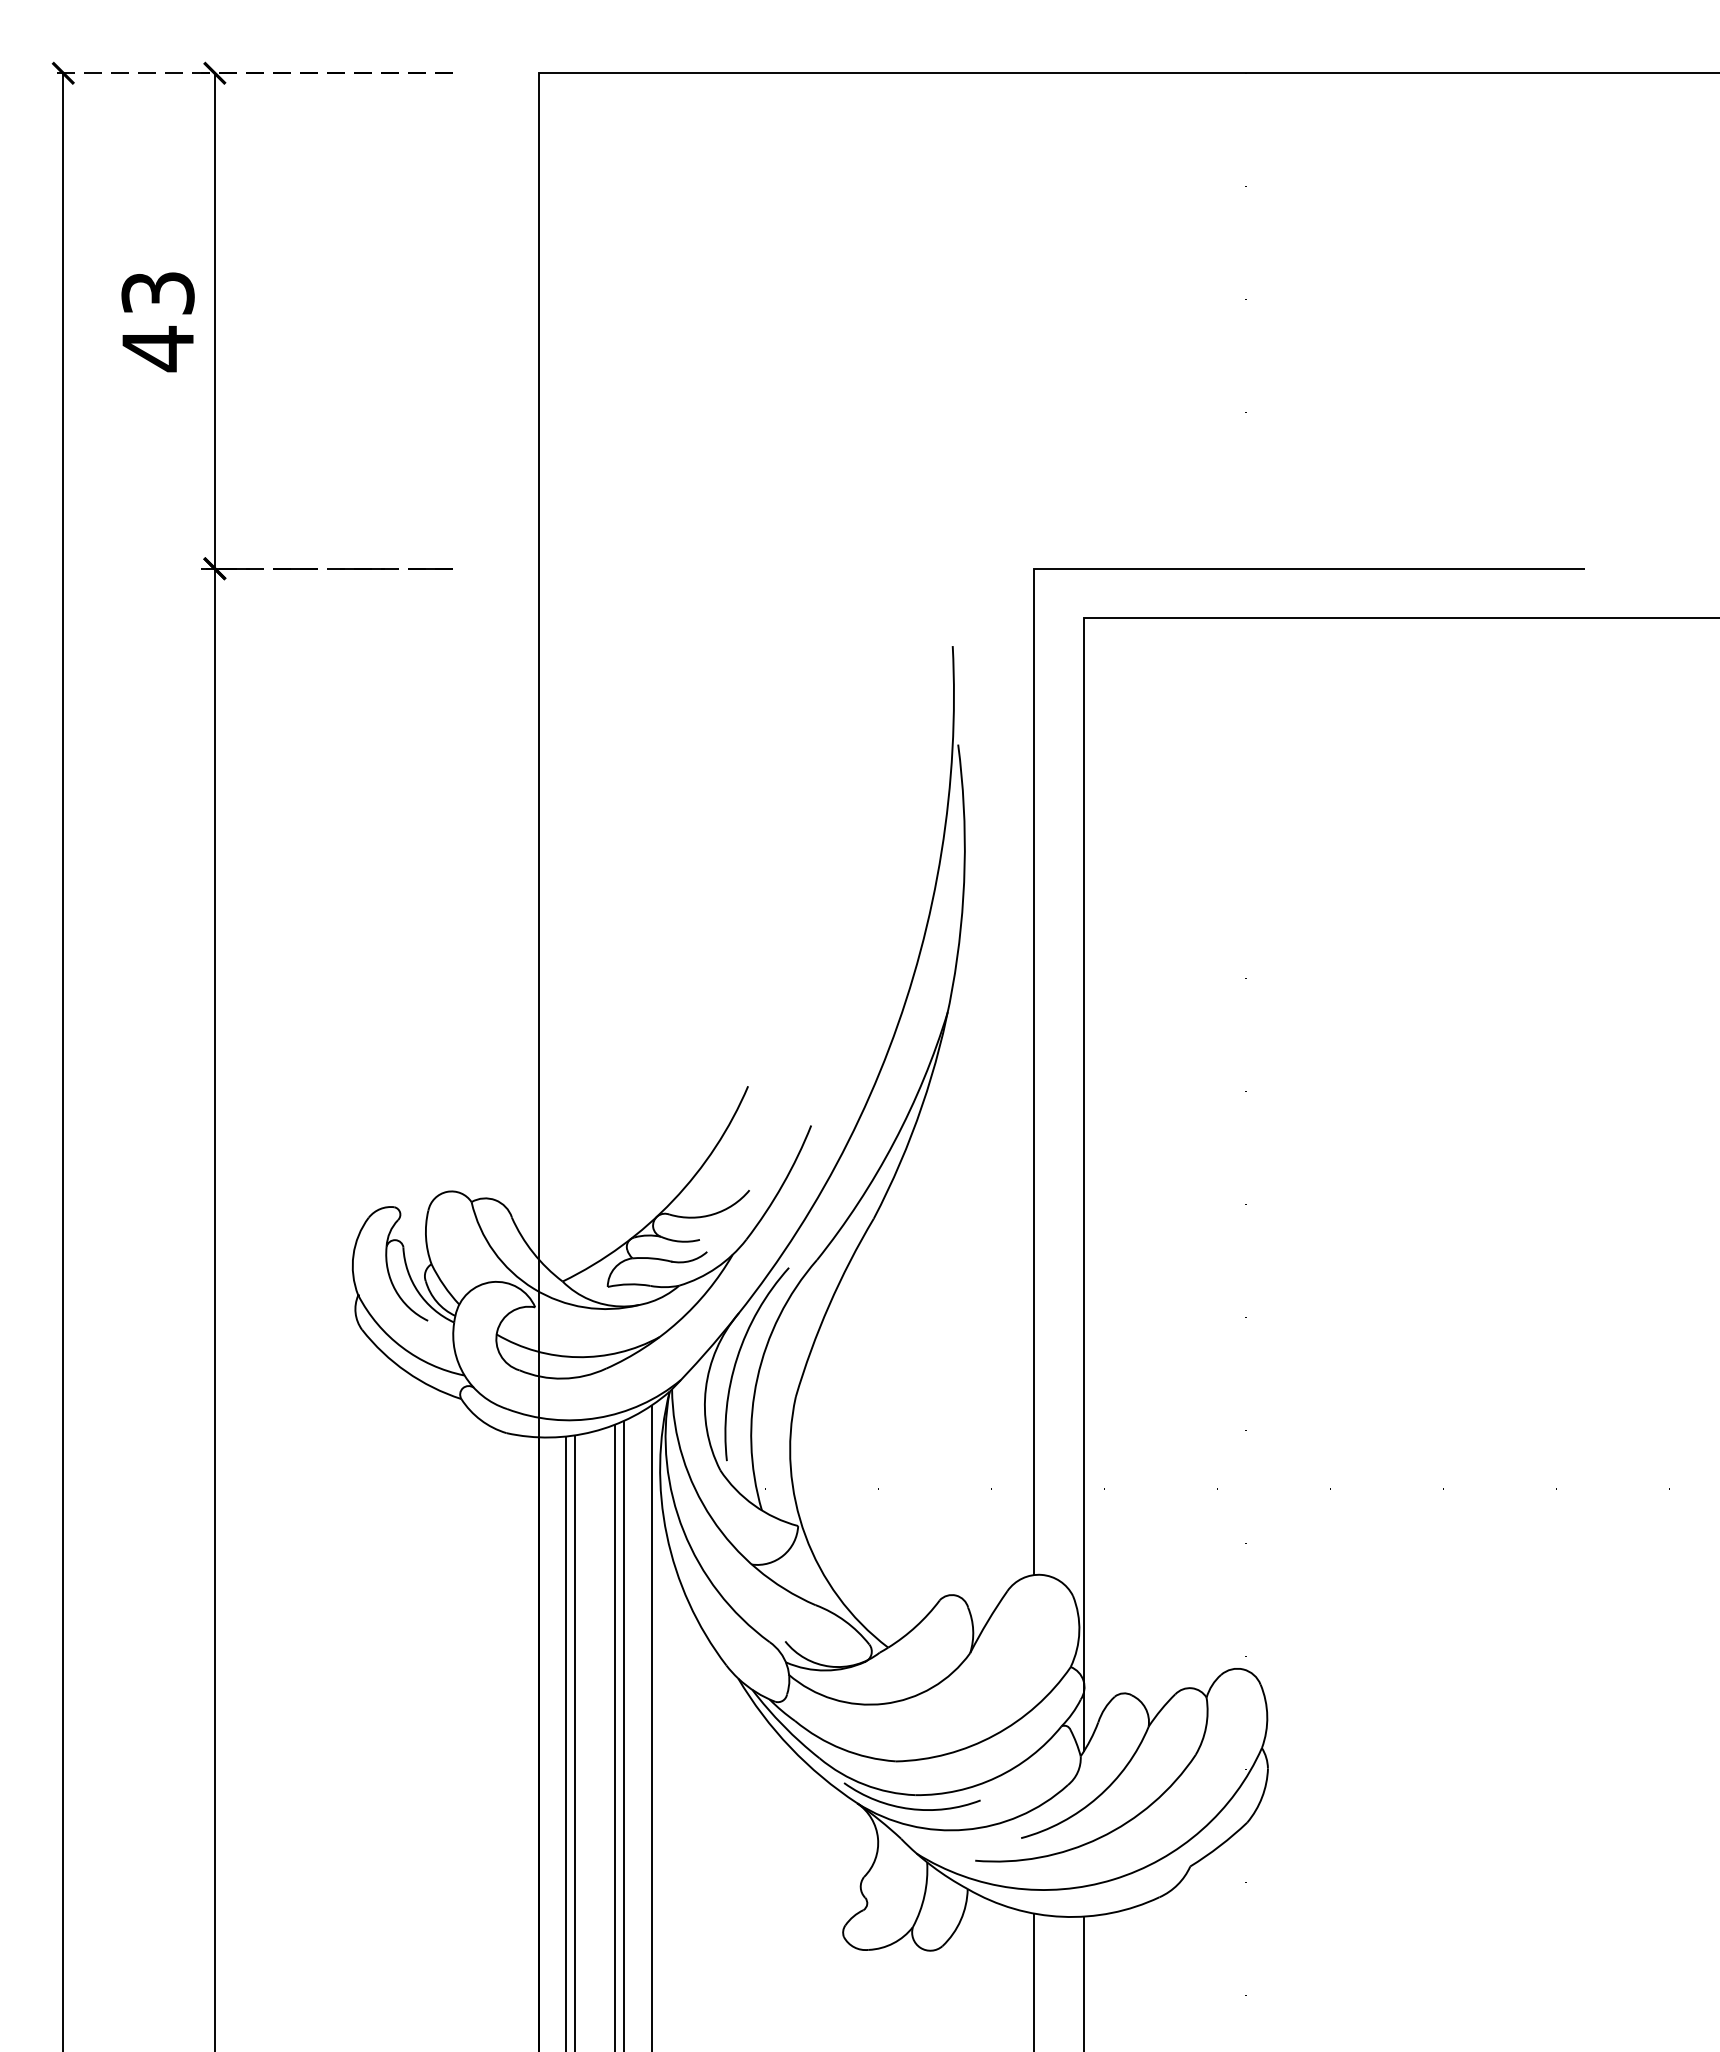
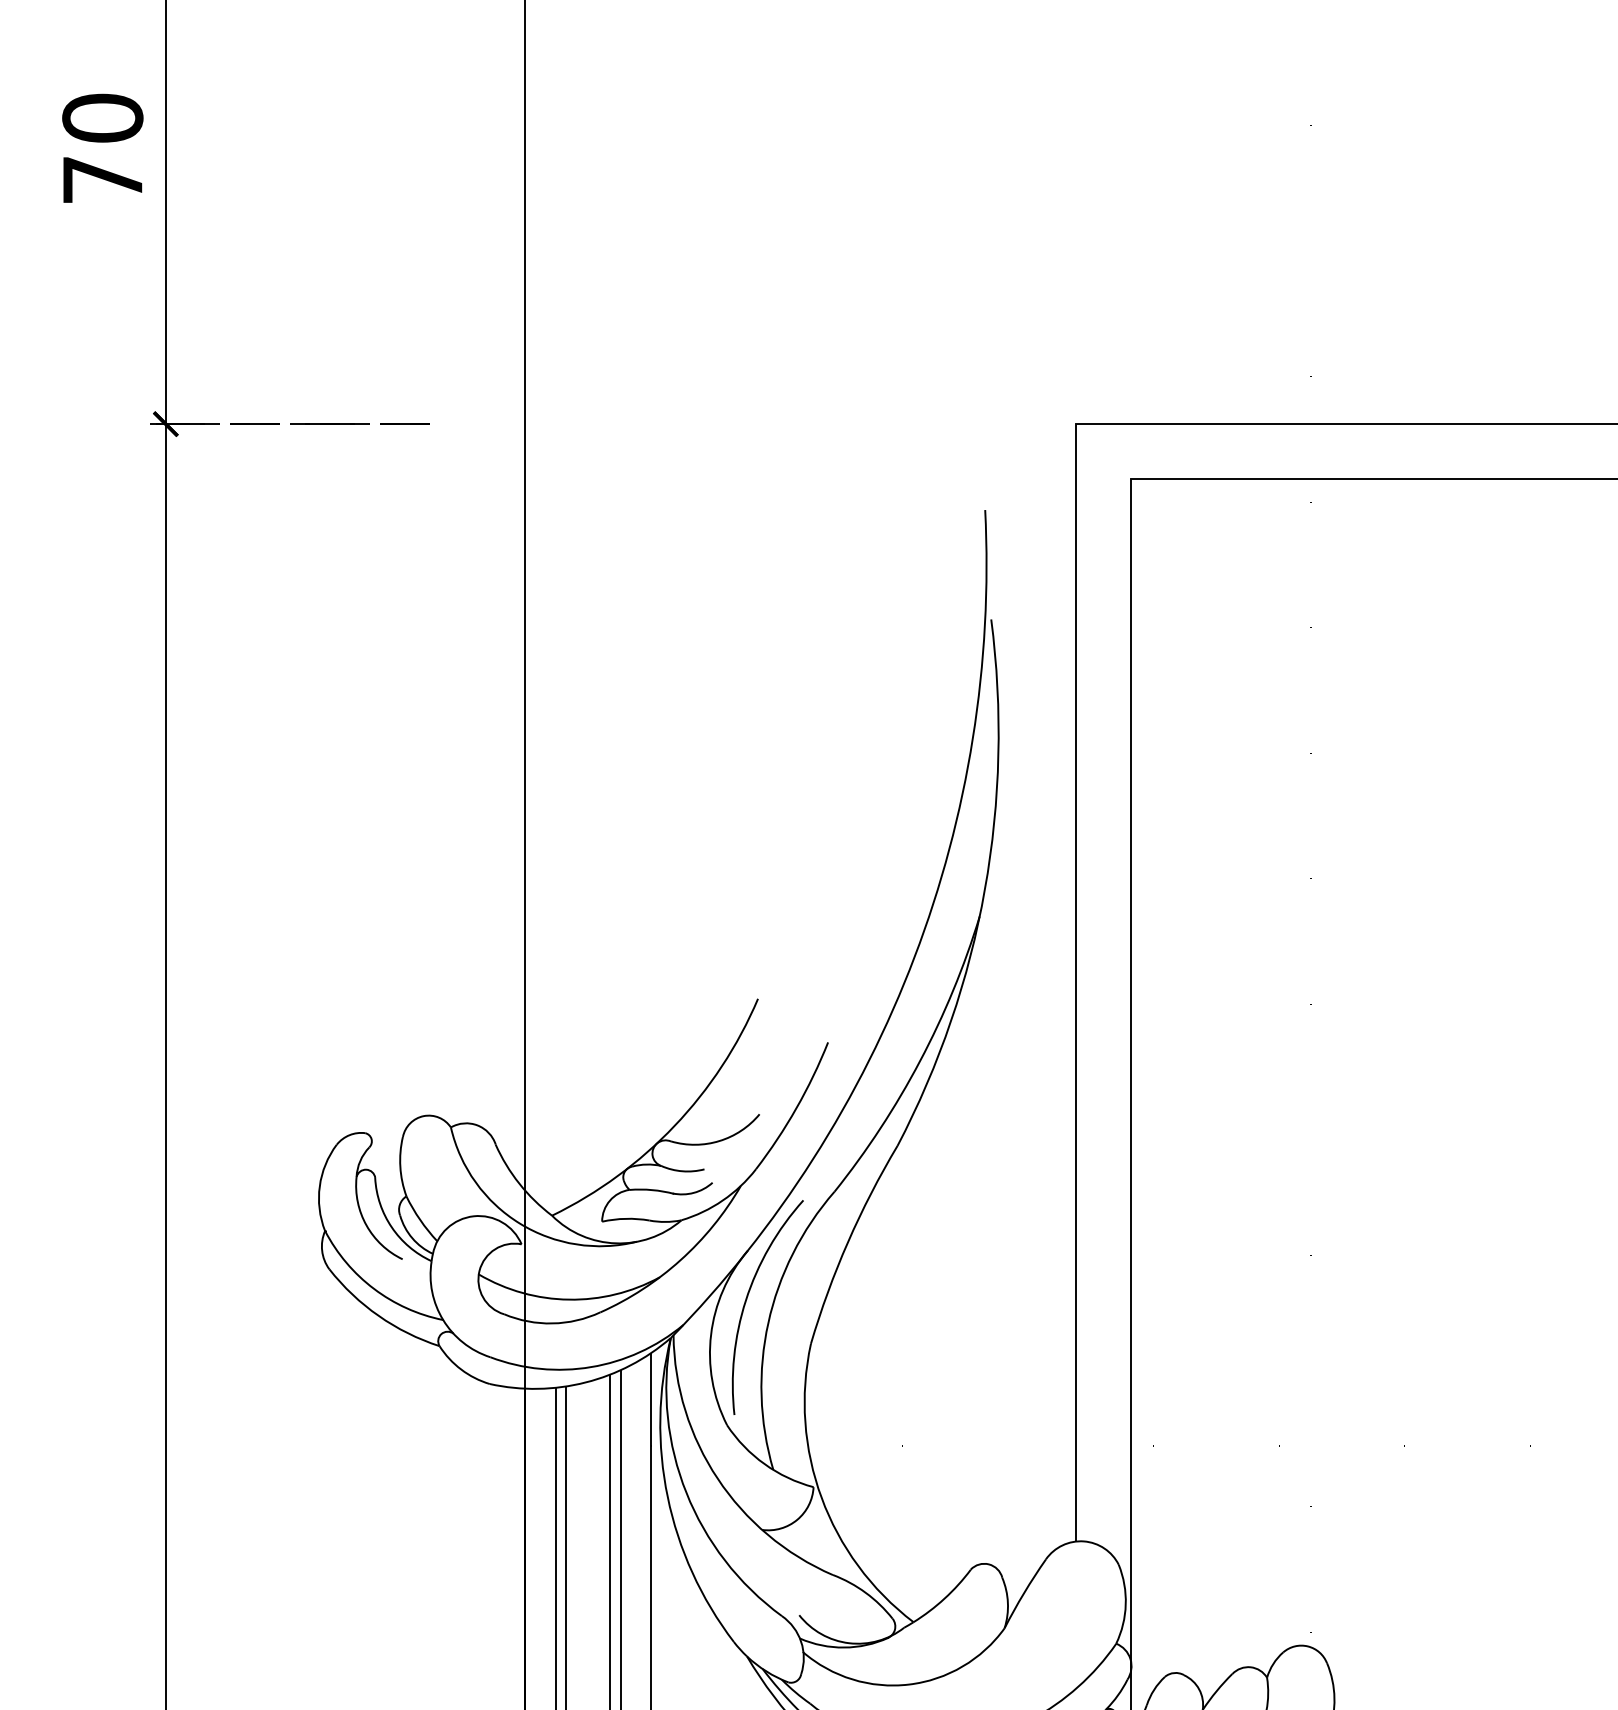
text: (157, 321) -> (102, 149), 43 -> 70

